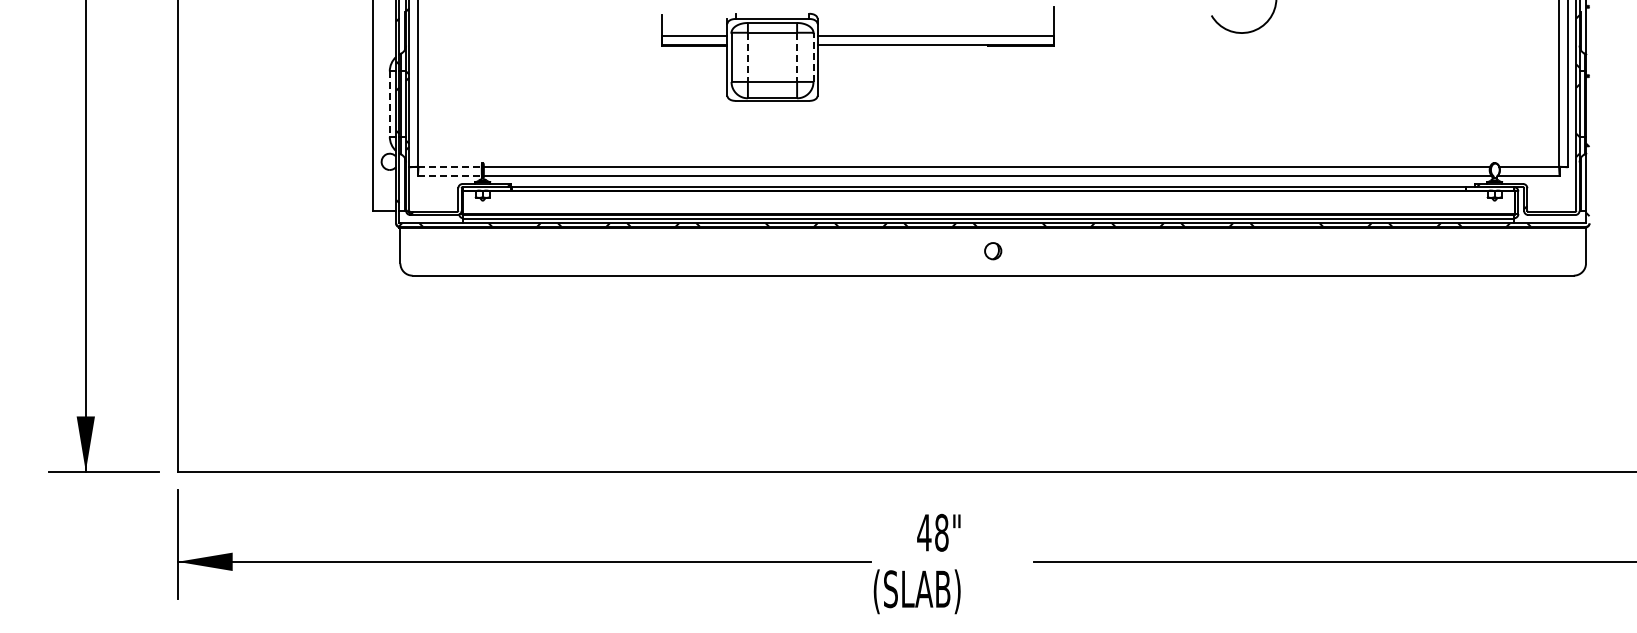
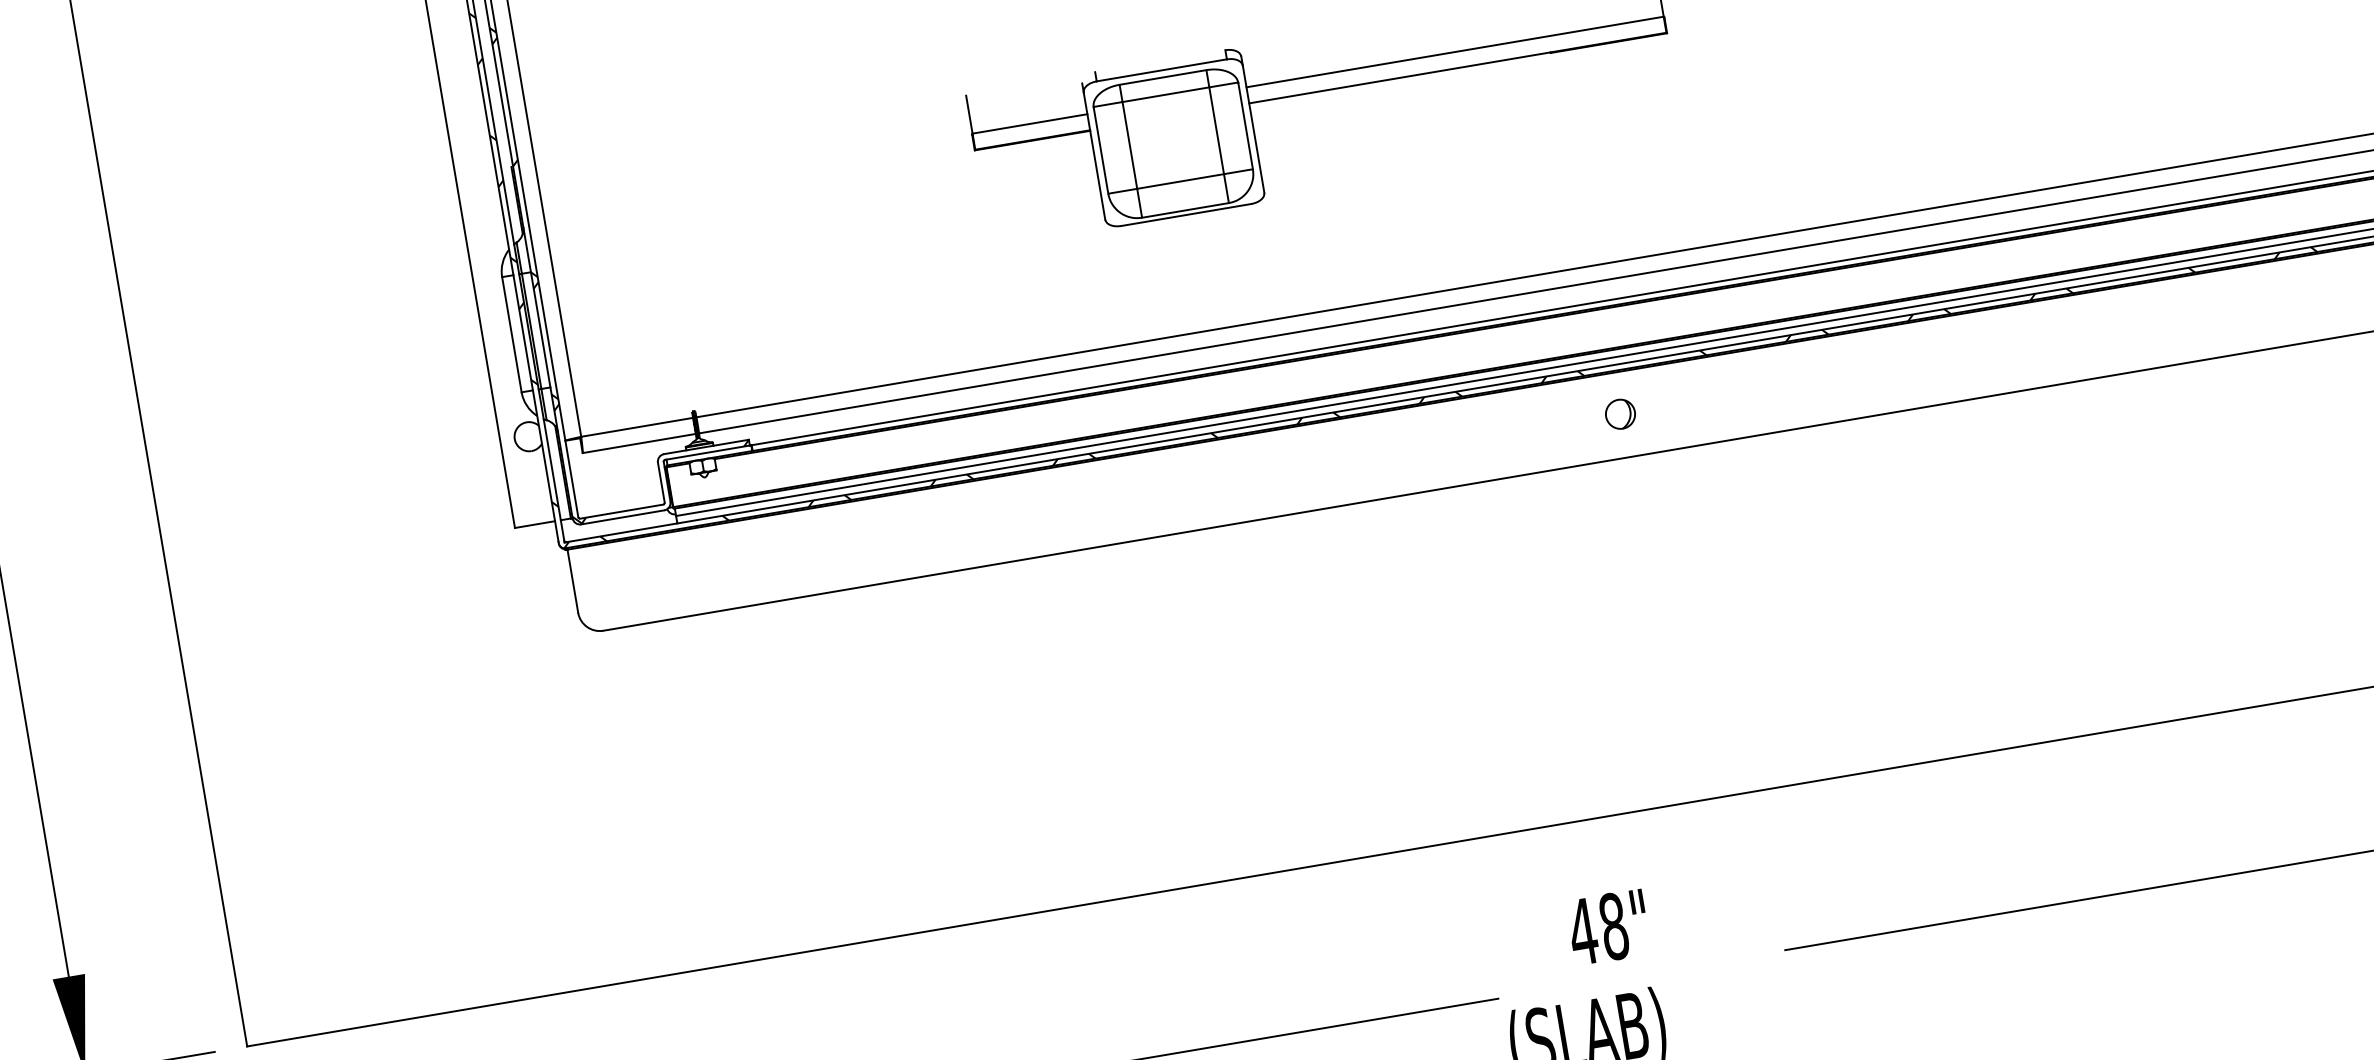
line: (747, 57) -> (1129, 145), dashed -> solid
line: (797, 57) -> (1217, 130), dashed -> solid
line: (813, 57) -> (1245, 126), dashed -> solid
line: (389, 104) -> (511, 335), dashed -> solid
line: (450, 166) -> (637, 426), dashed -> solid
line: (450, 175) -> (640, 442), dashed -> solid

